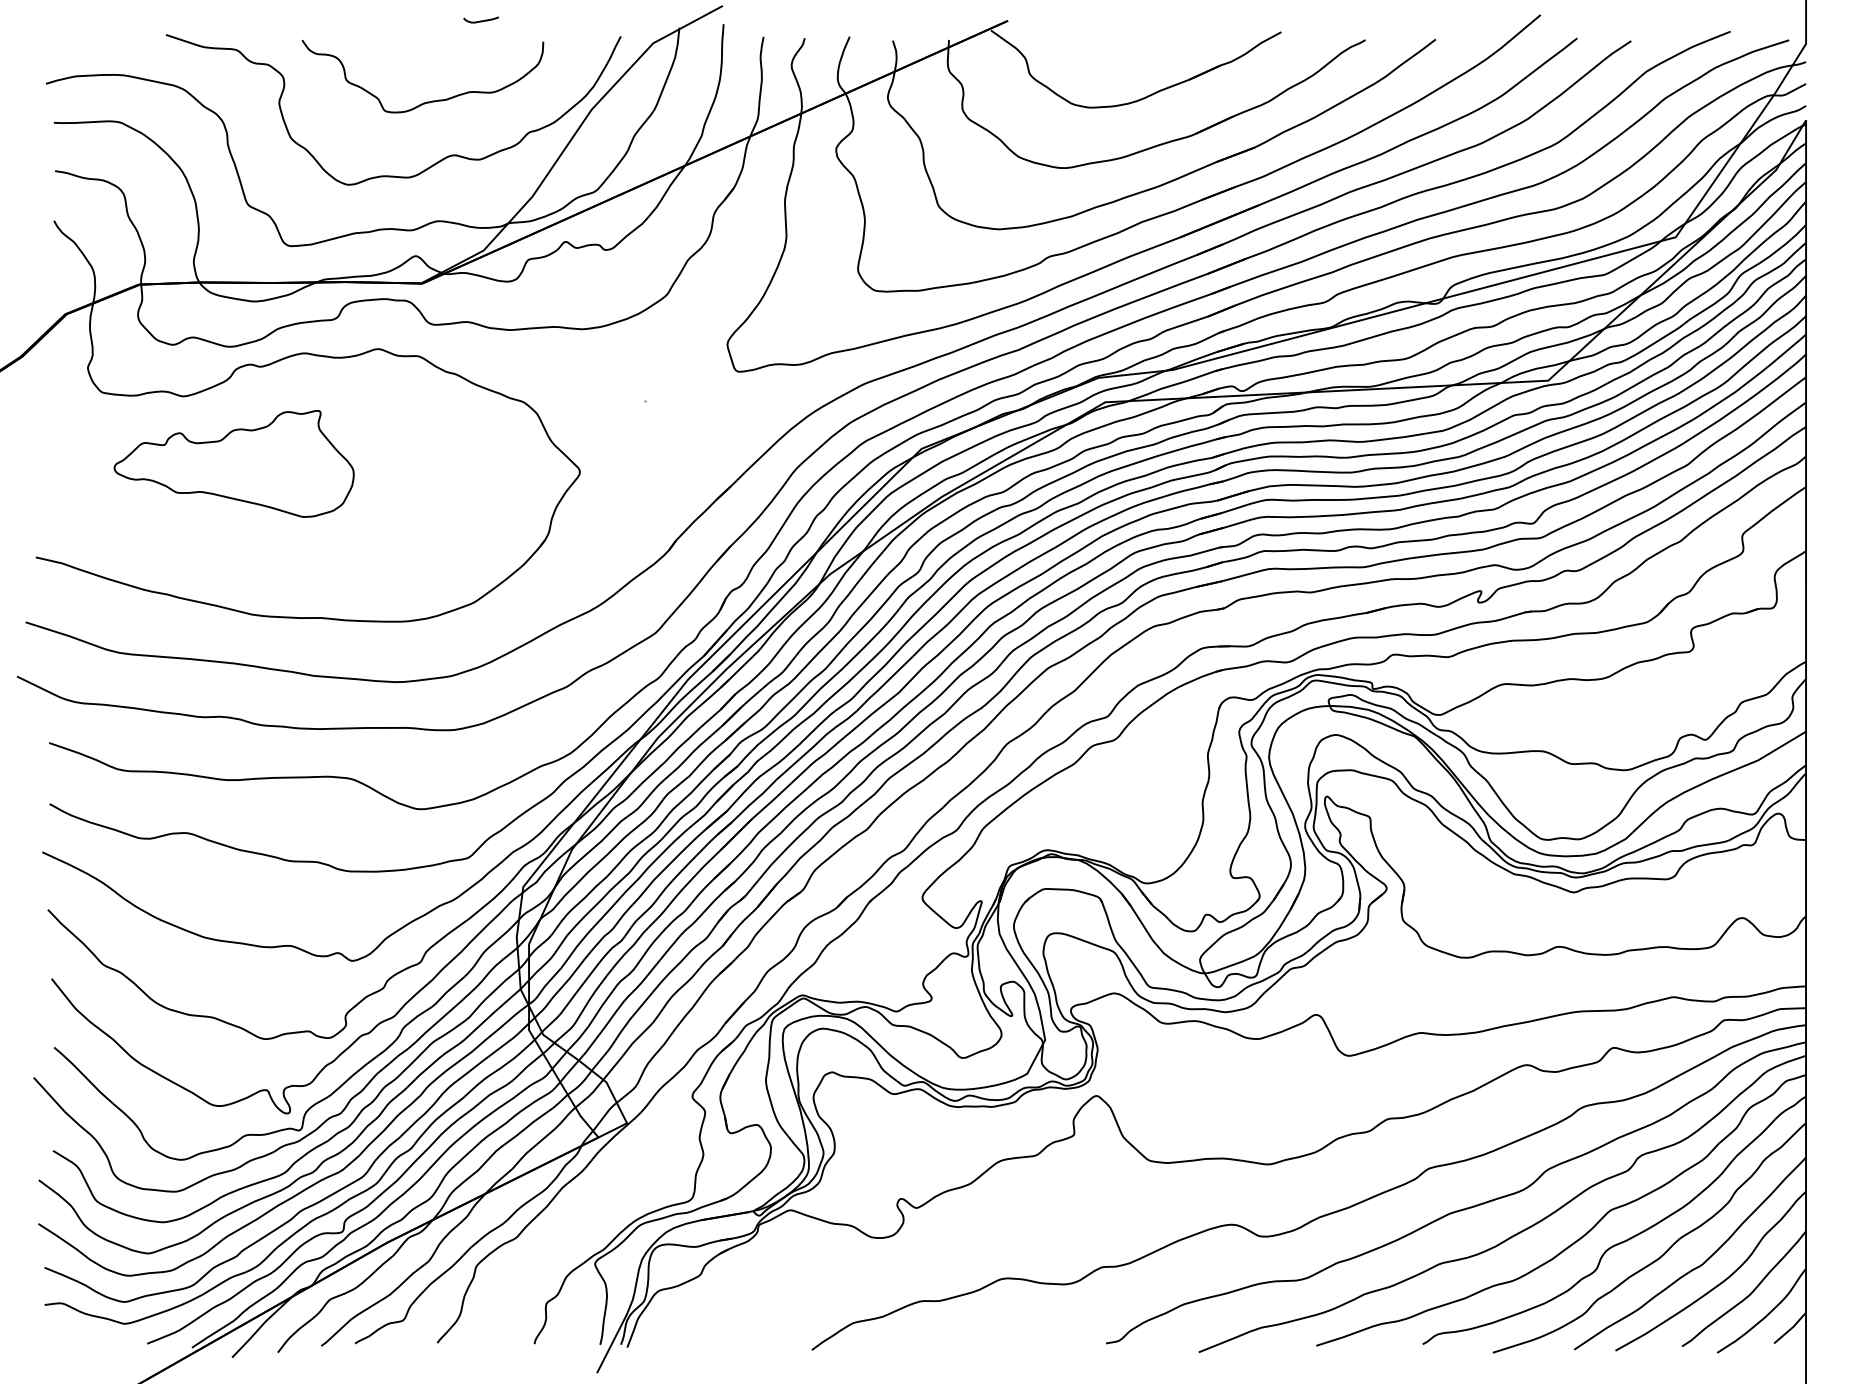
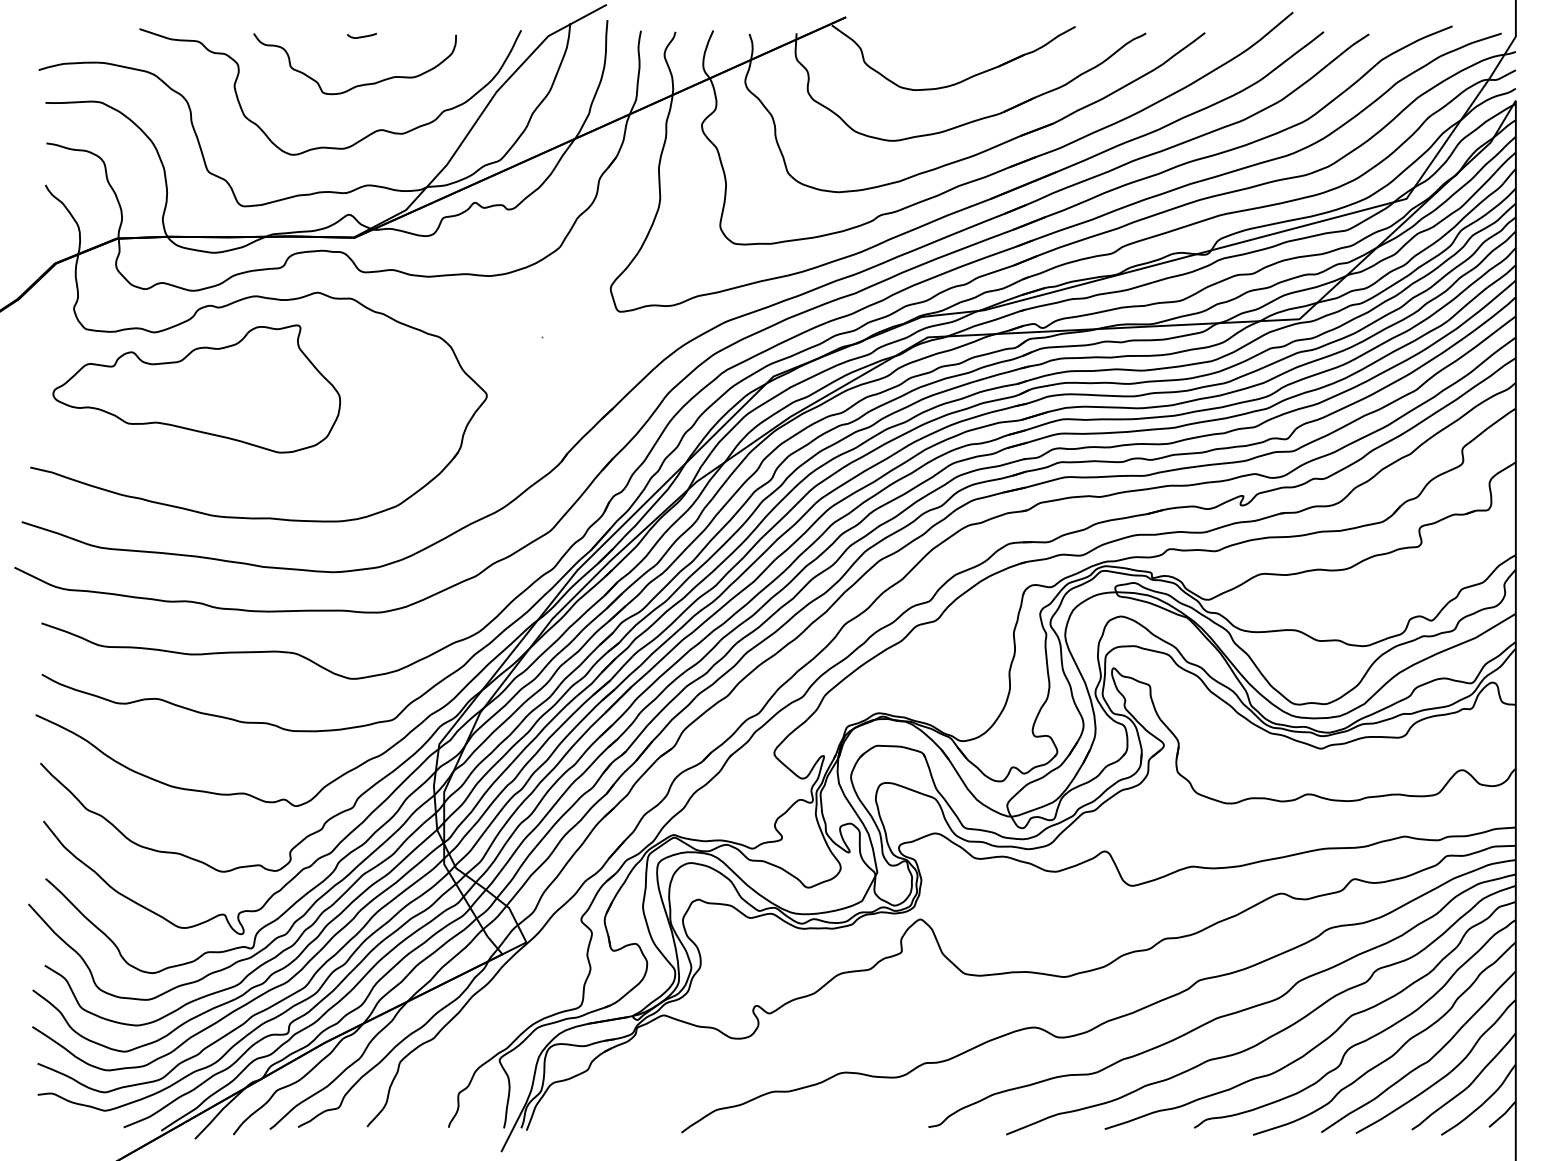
curve: (480, 20) -> (361, 36), moved
part: (233, 463) -> (196, 388), size x1.43

